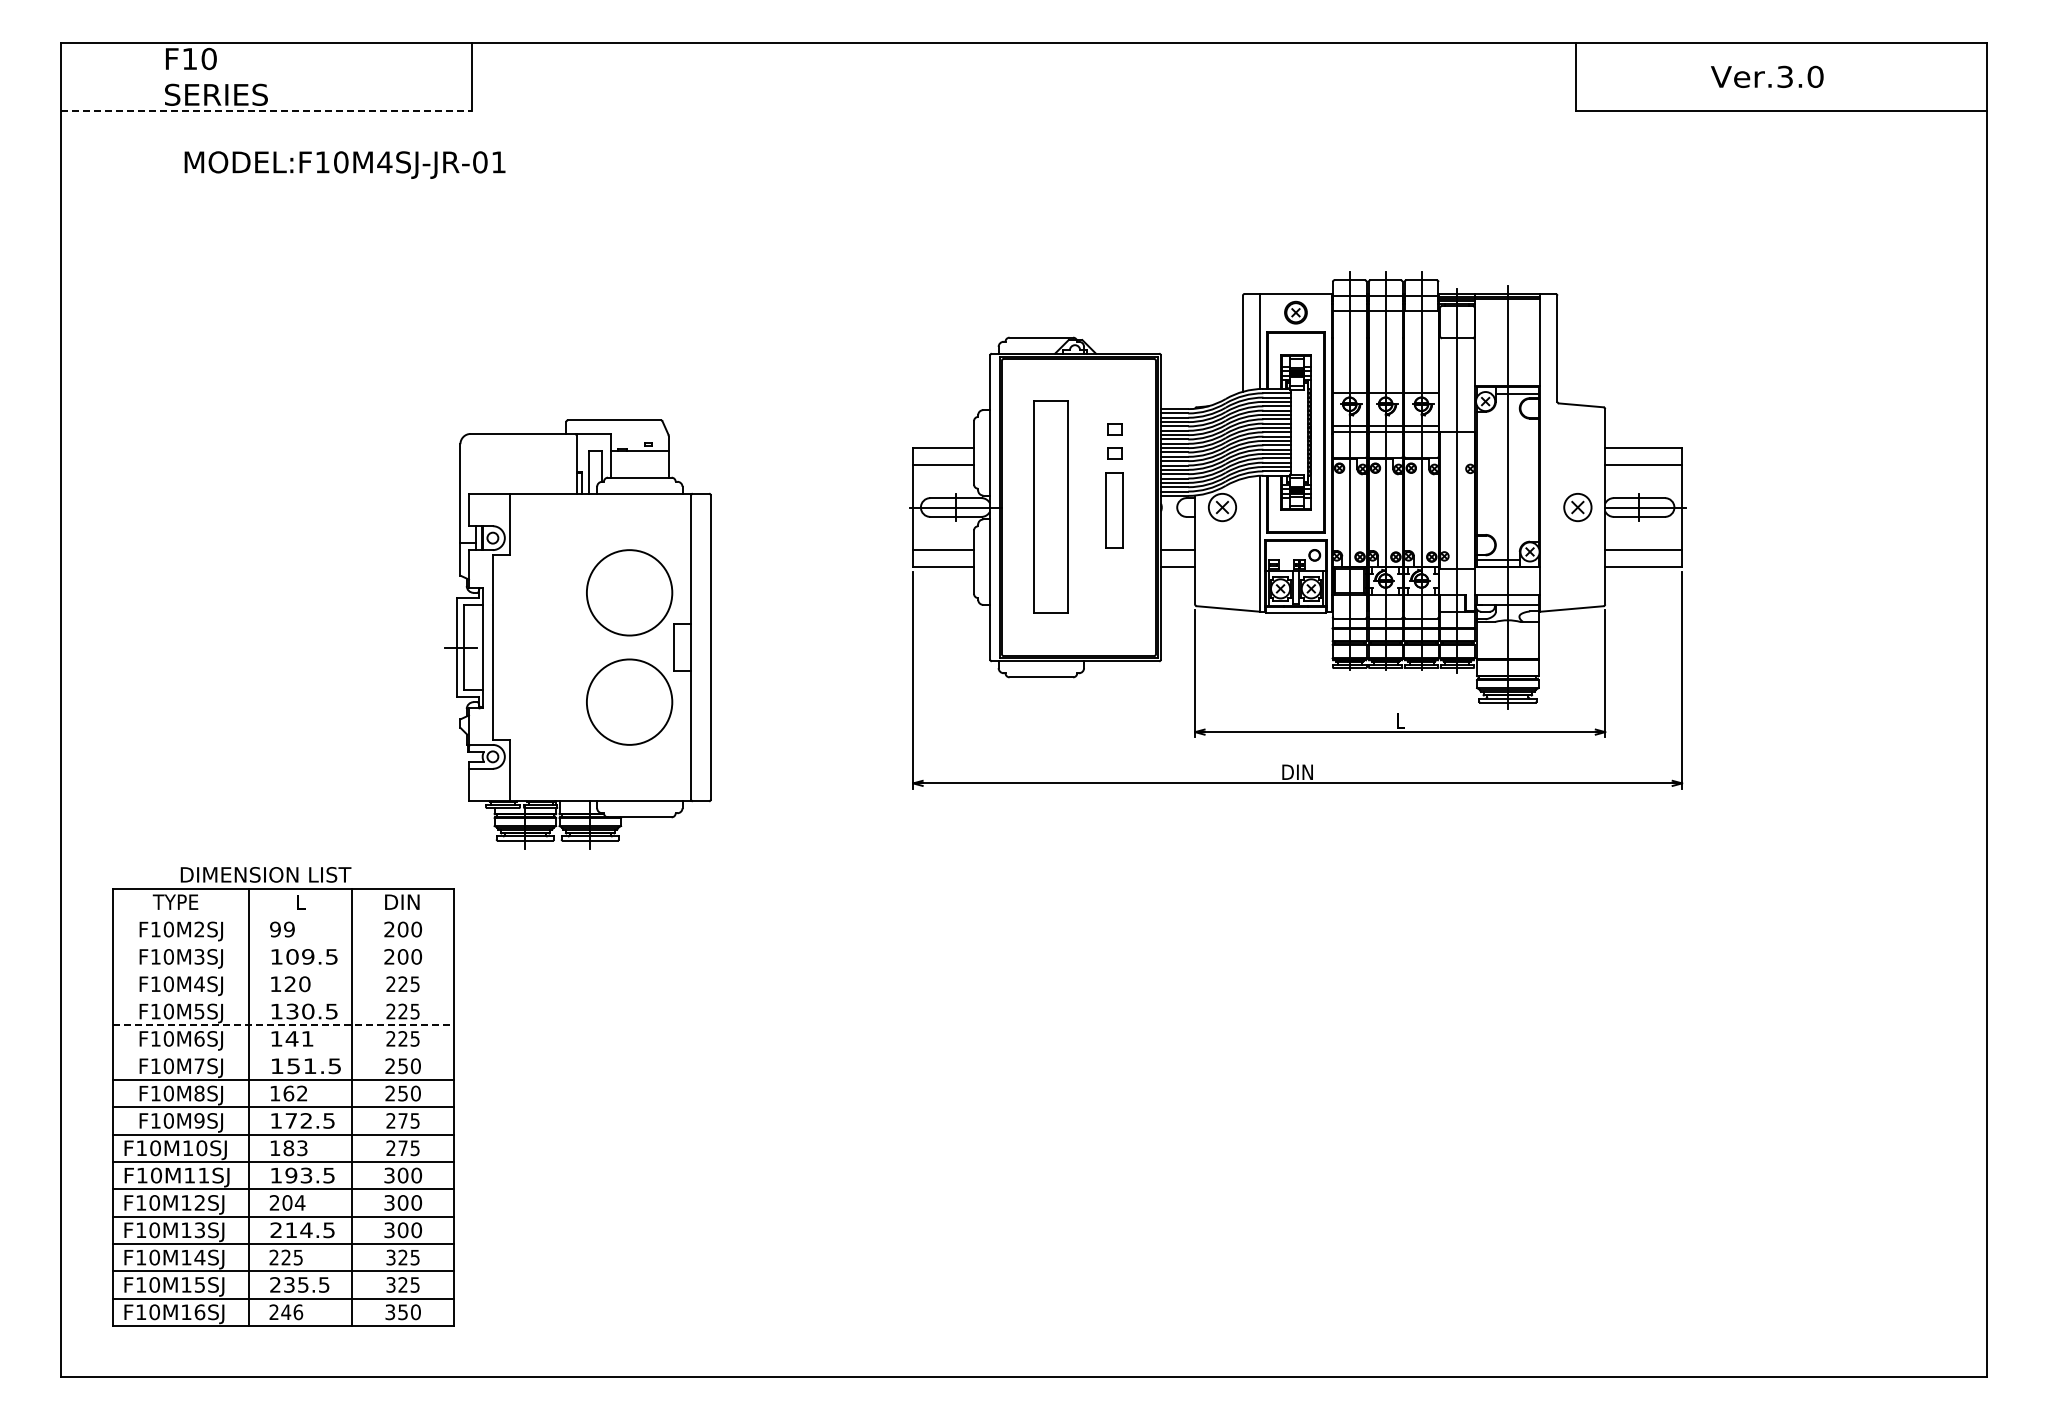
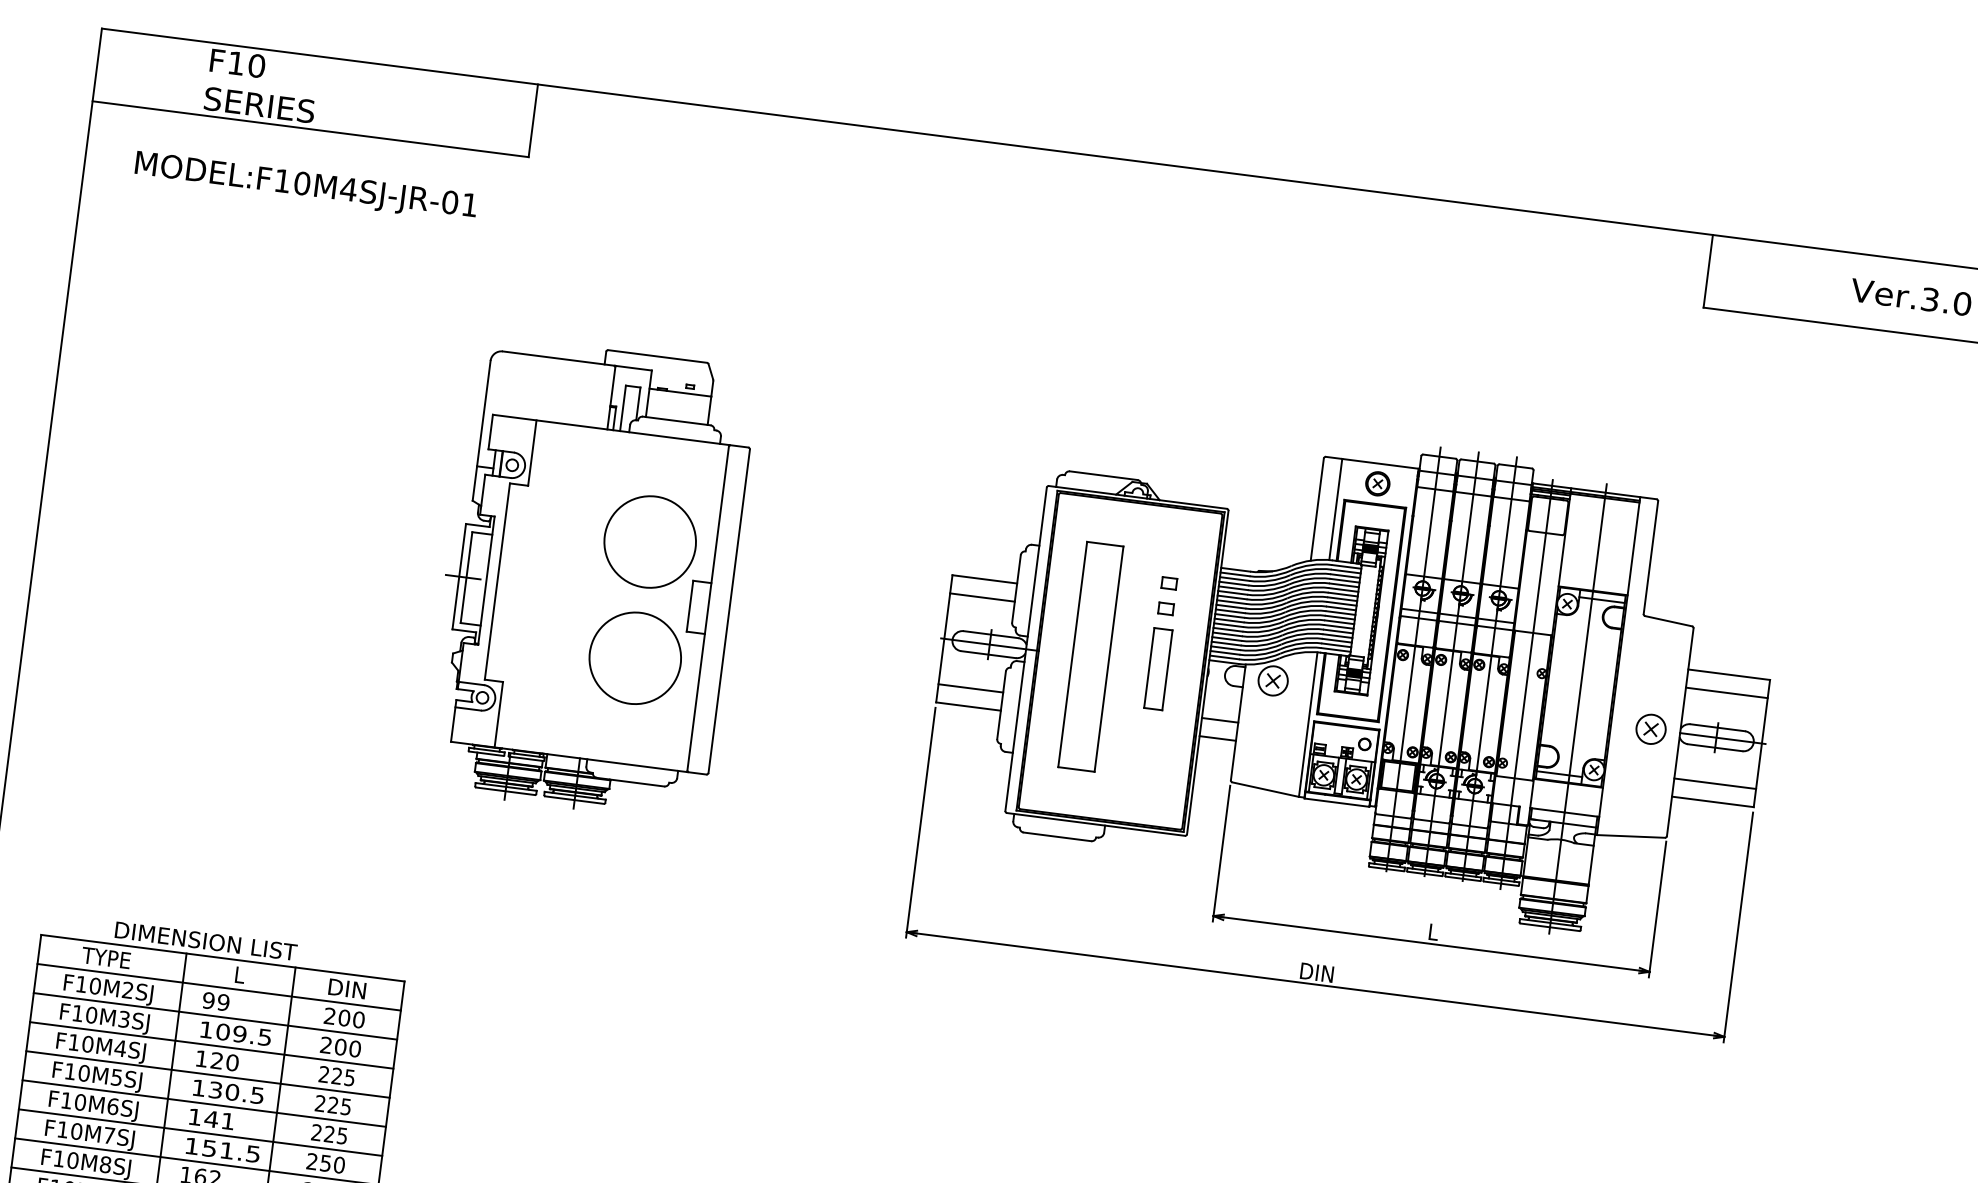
line: (266, 111) -> (310, 129), dashed -> solid
text: (344, 164) -> (305, 186), moved
part: (577, 634) -> (589, 579), moved
line: (283, 915) -> (219, 986), added
line: (283, 943) -> (215, 1016), added
line: (283, 970) -> (211, 1045), added
line: (283, 997) -> (208, 1074), added
line: (283, 1025) -> (204, 1103), dashed -> solid
line: (283, 1052) -> (200, 1132), added

